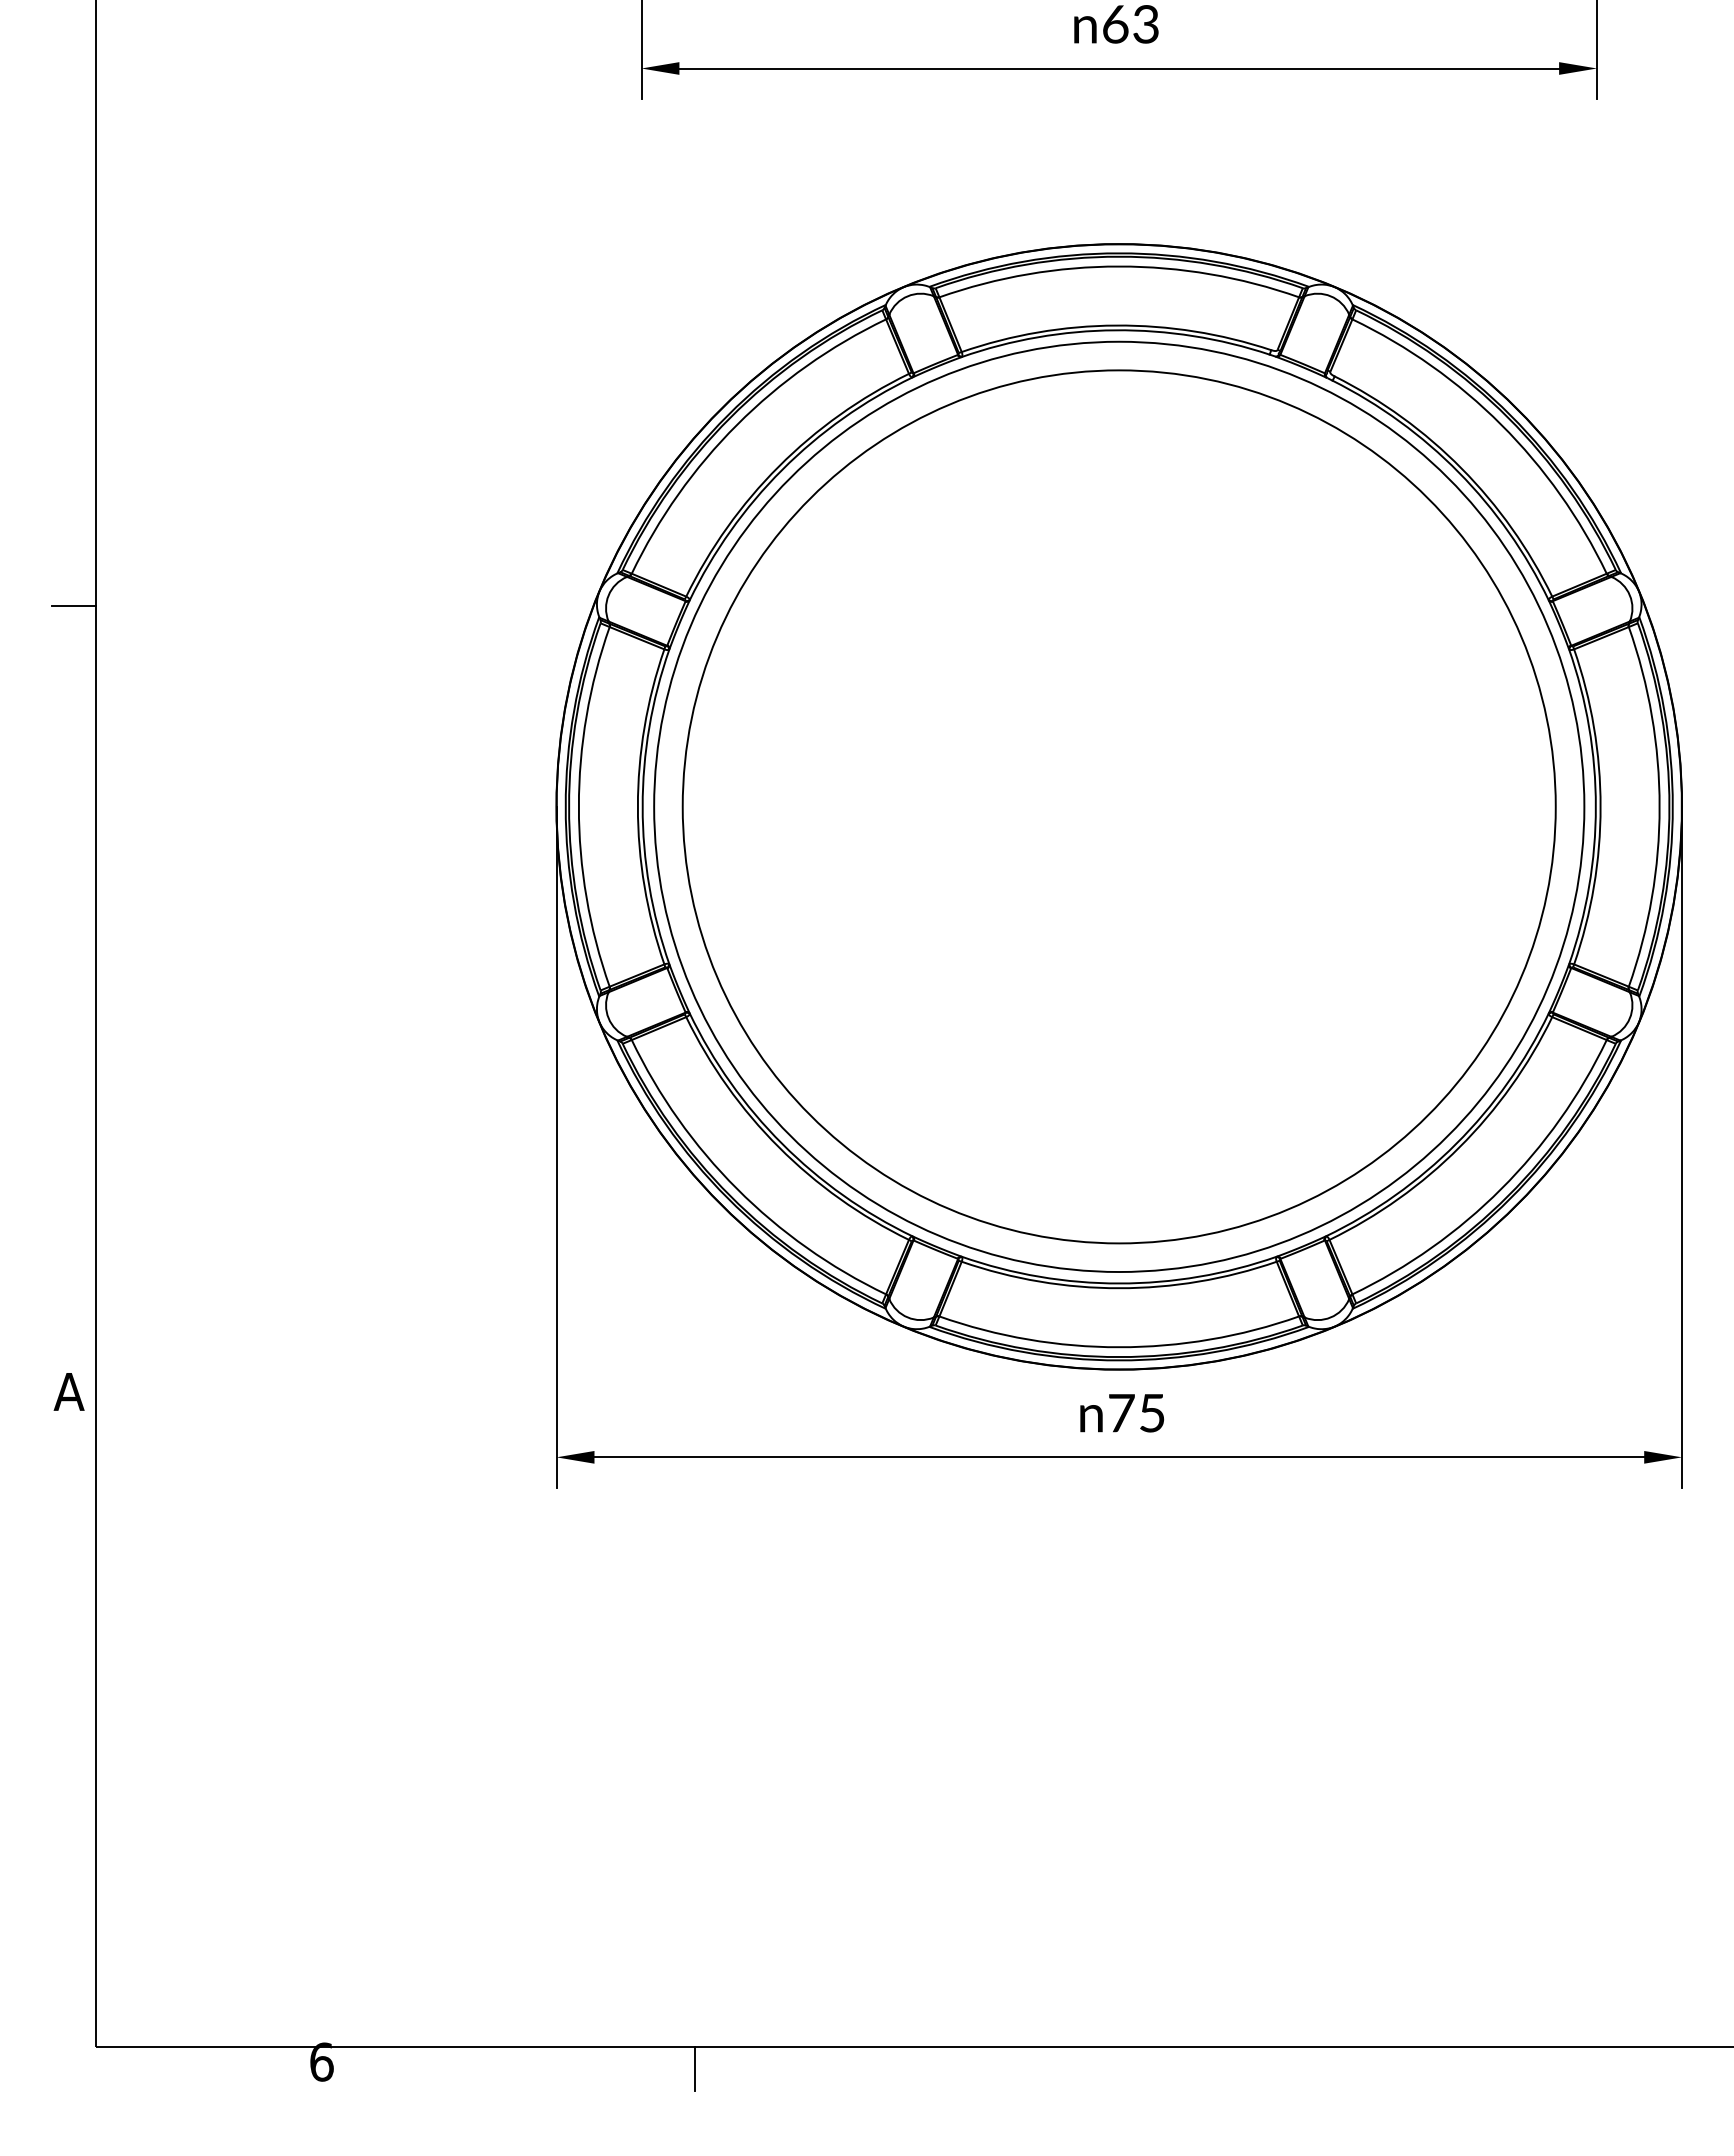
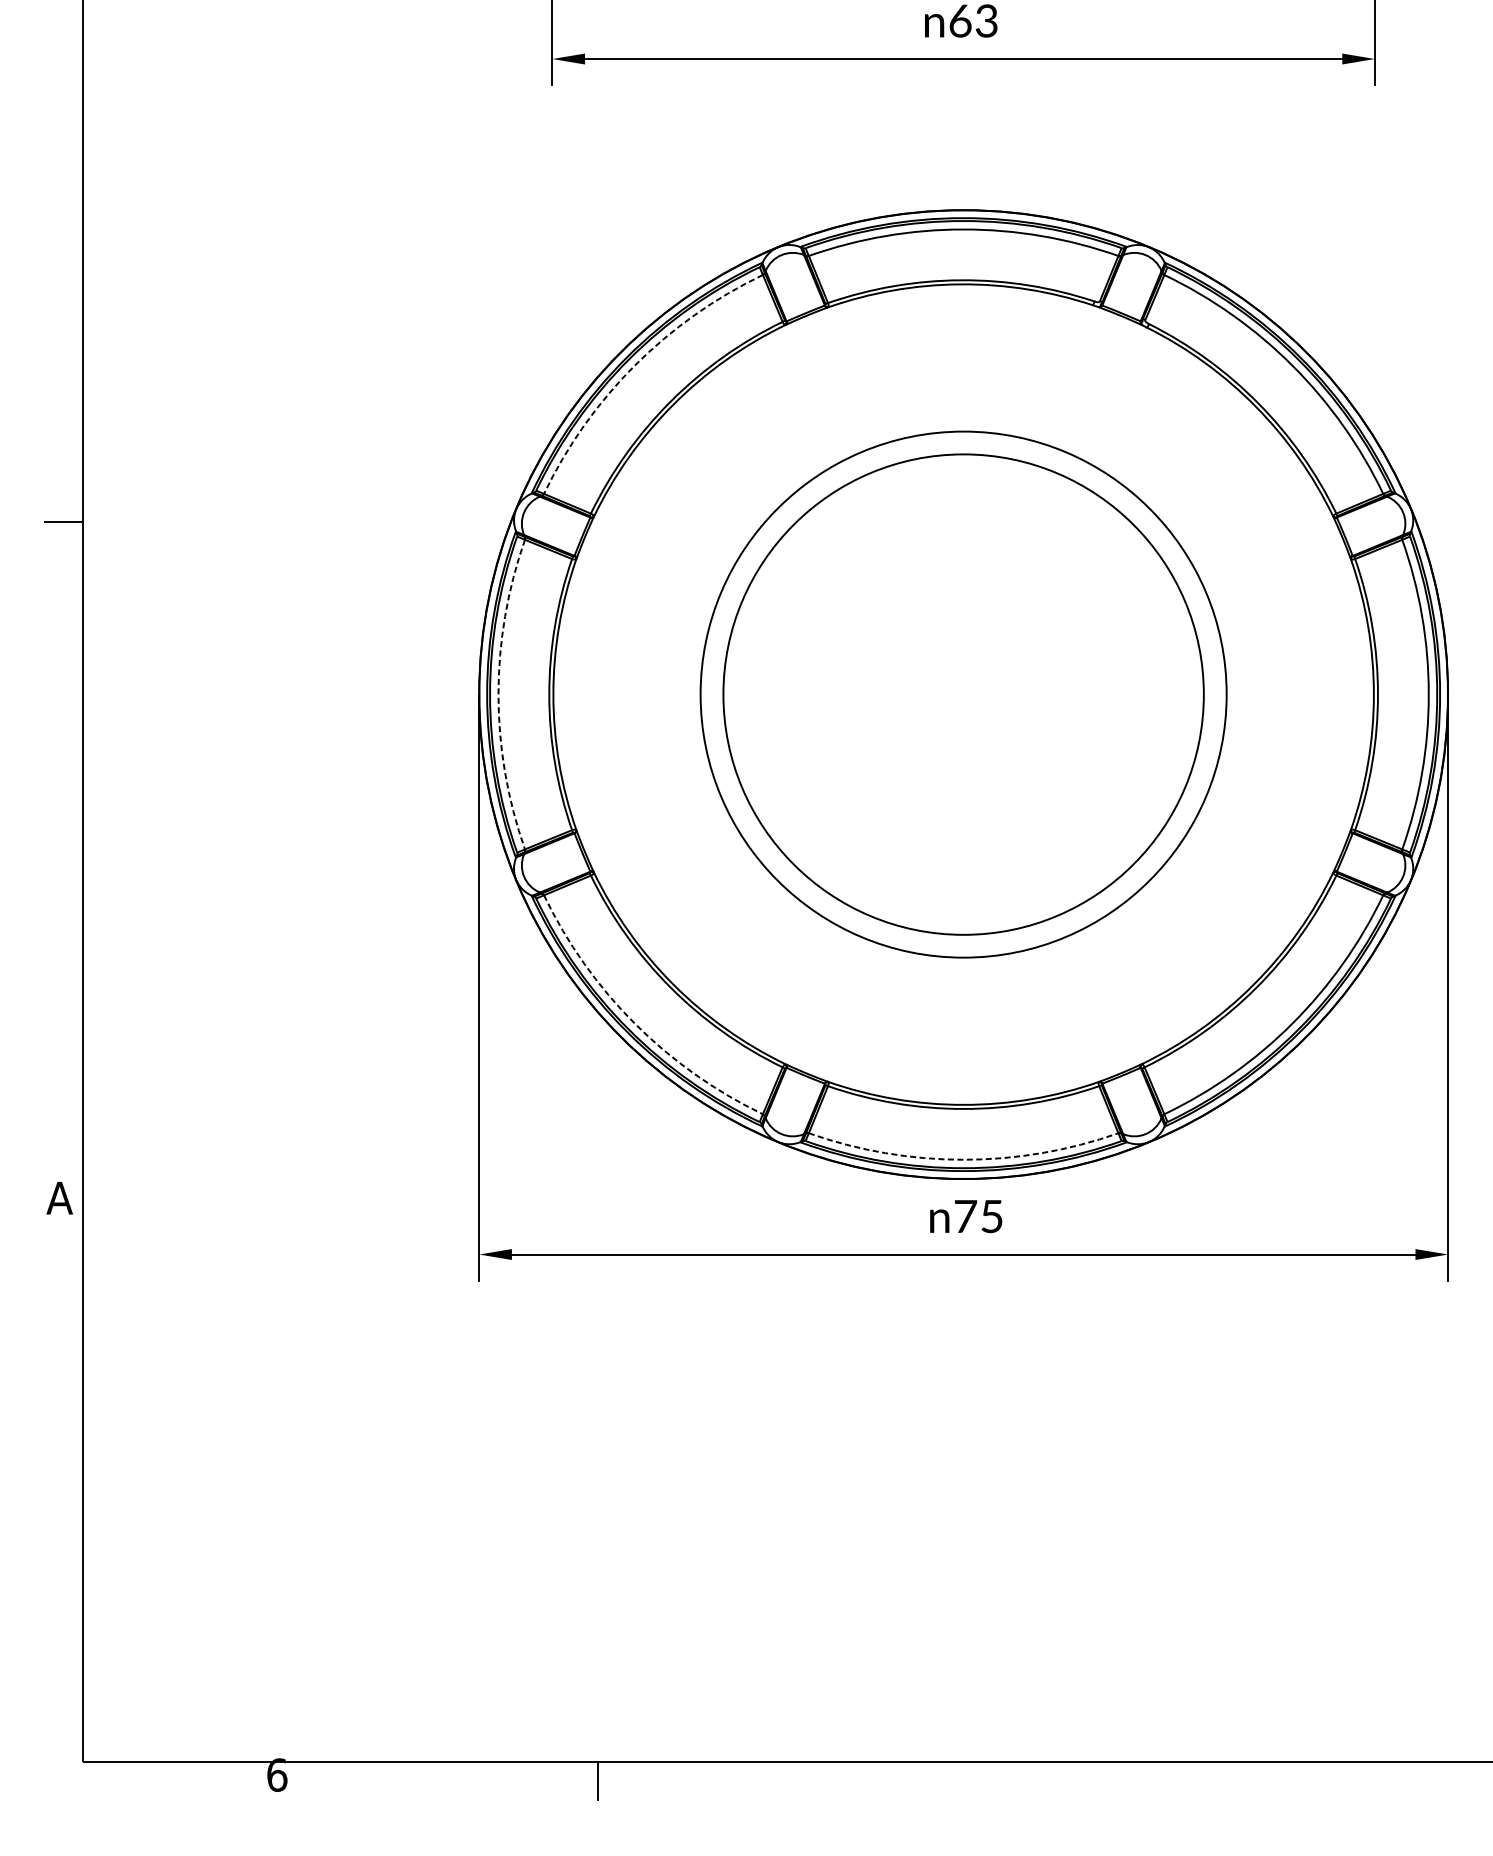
arc: (737, 424) -> (635, 365), solid -> dashed
arc: (578, 806) -> (498, 694), solid -> dashed
circle: (1118, 806) -> (962, 694), size x0.7
circle: (1119, 806) -> (963, 694), size x0.6
arc: (737, 1188) -> (635, 1023), solid -> dashed
arc: (1119, 1347) -> (963, 1159), solid -> dashed

